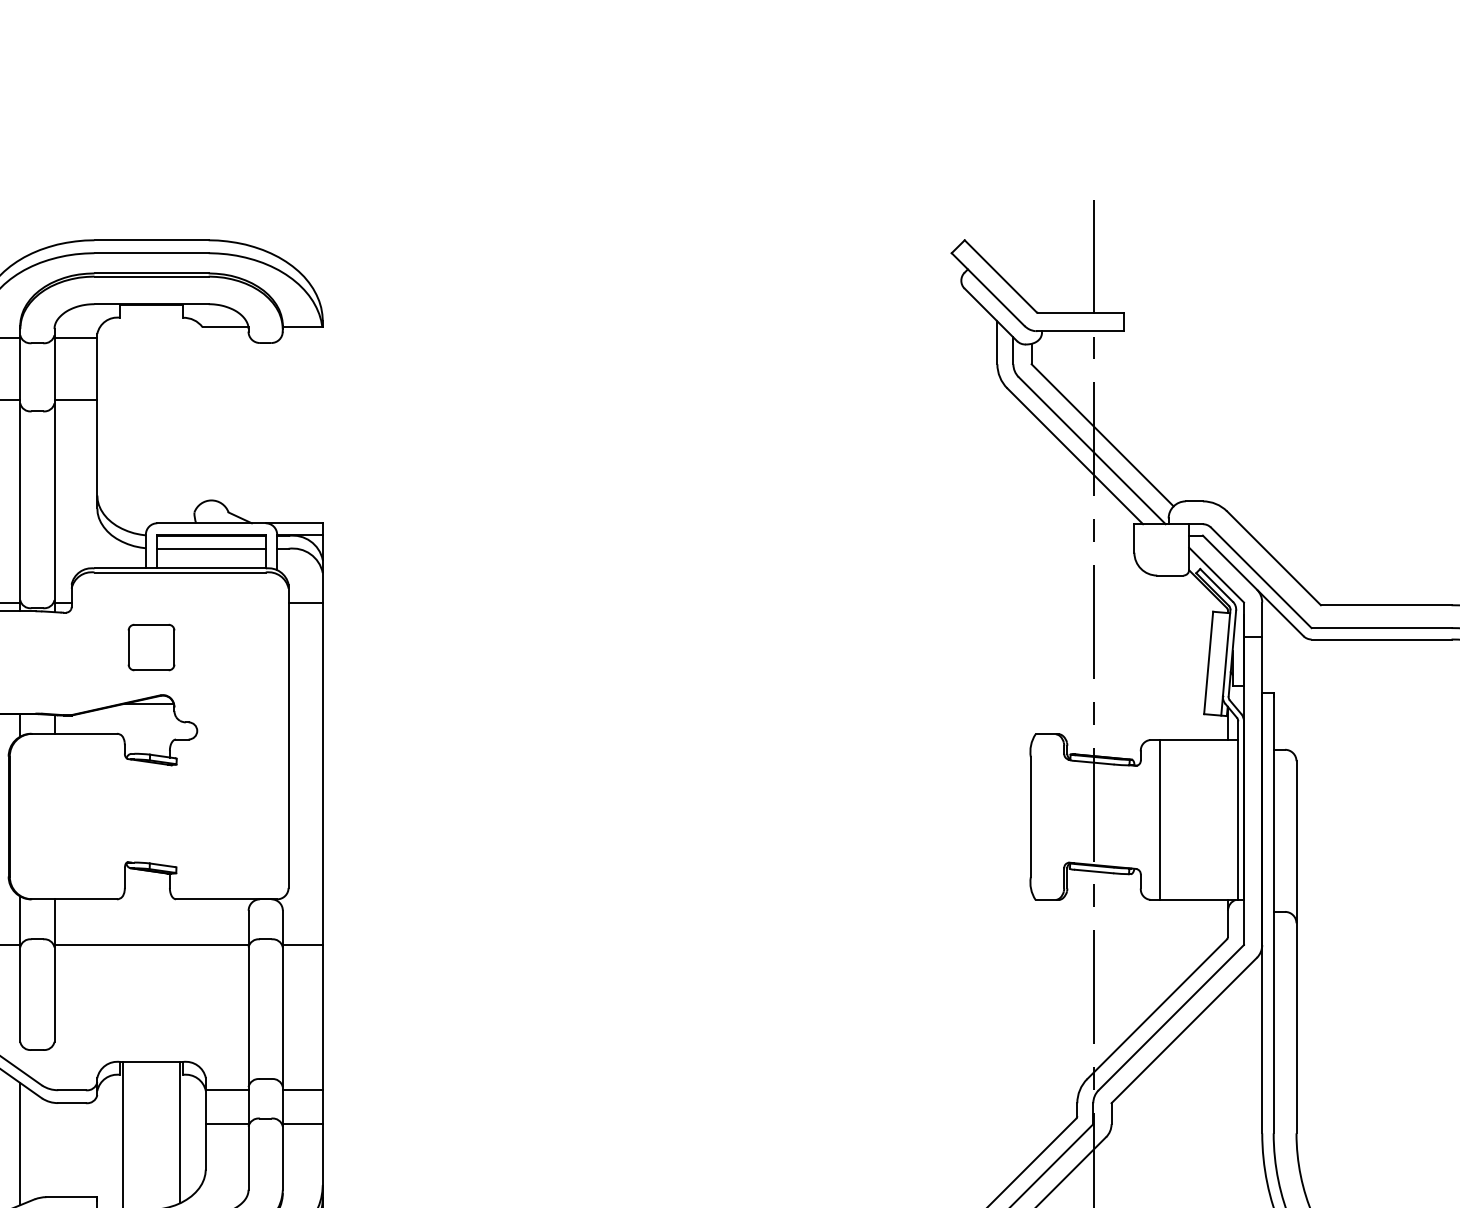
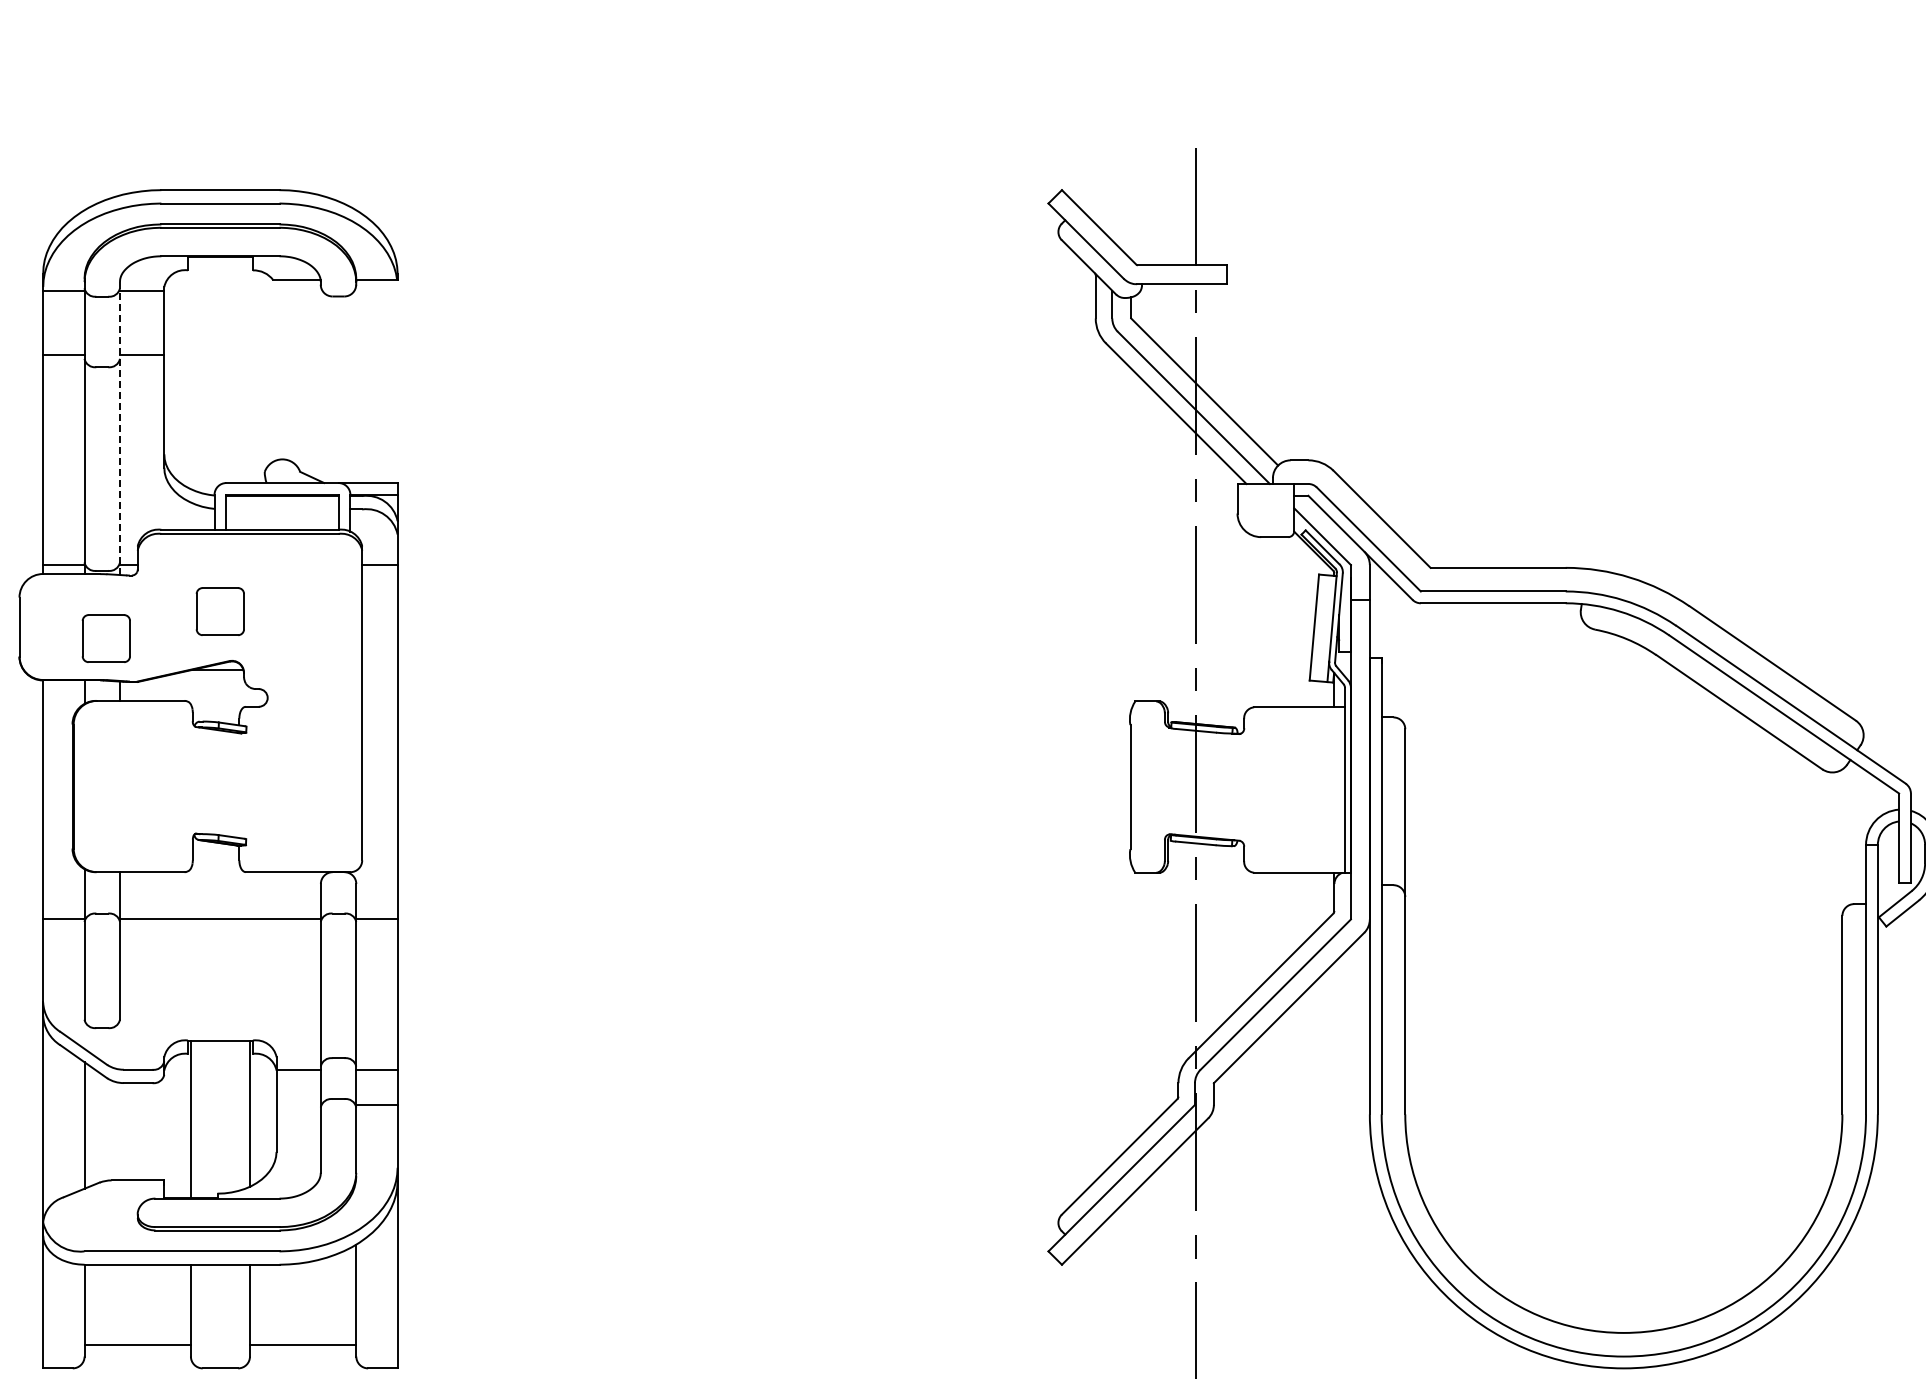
line: (55, 471) -> (120, 429), solid -> dashed
line: (211, 548) -> (282, 509), removed
part: (40, 673) -> (105, 638), added
line: (1159, 819) -> (1263, 789), removed
line: (227, 1123) -> (298, 1104), removed

